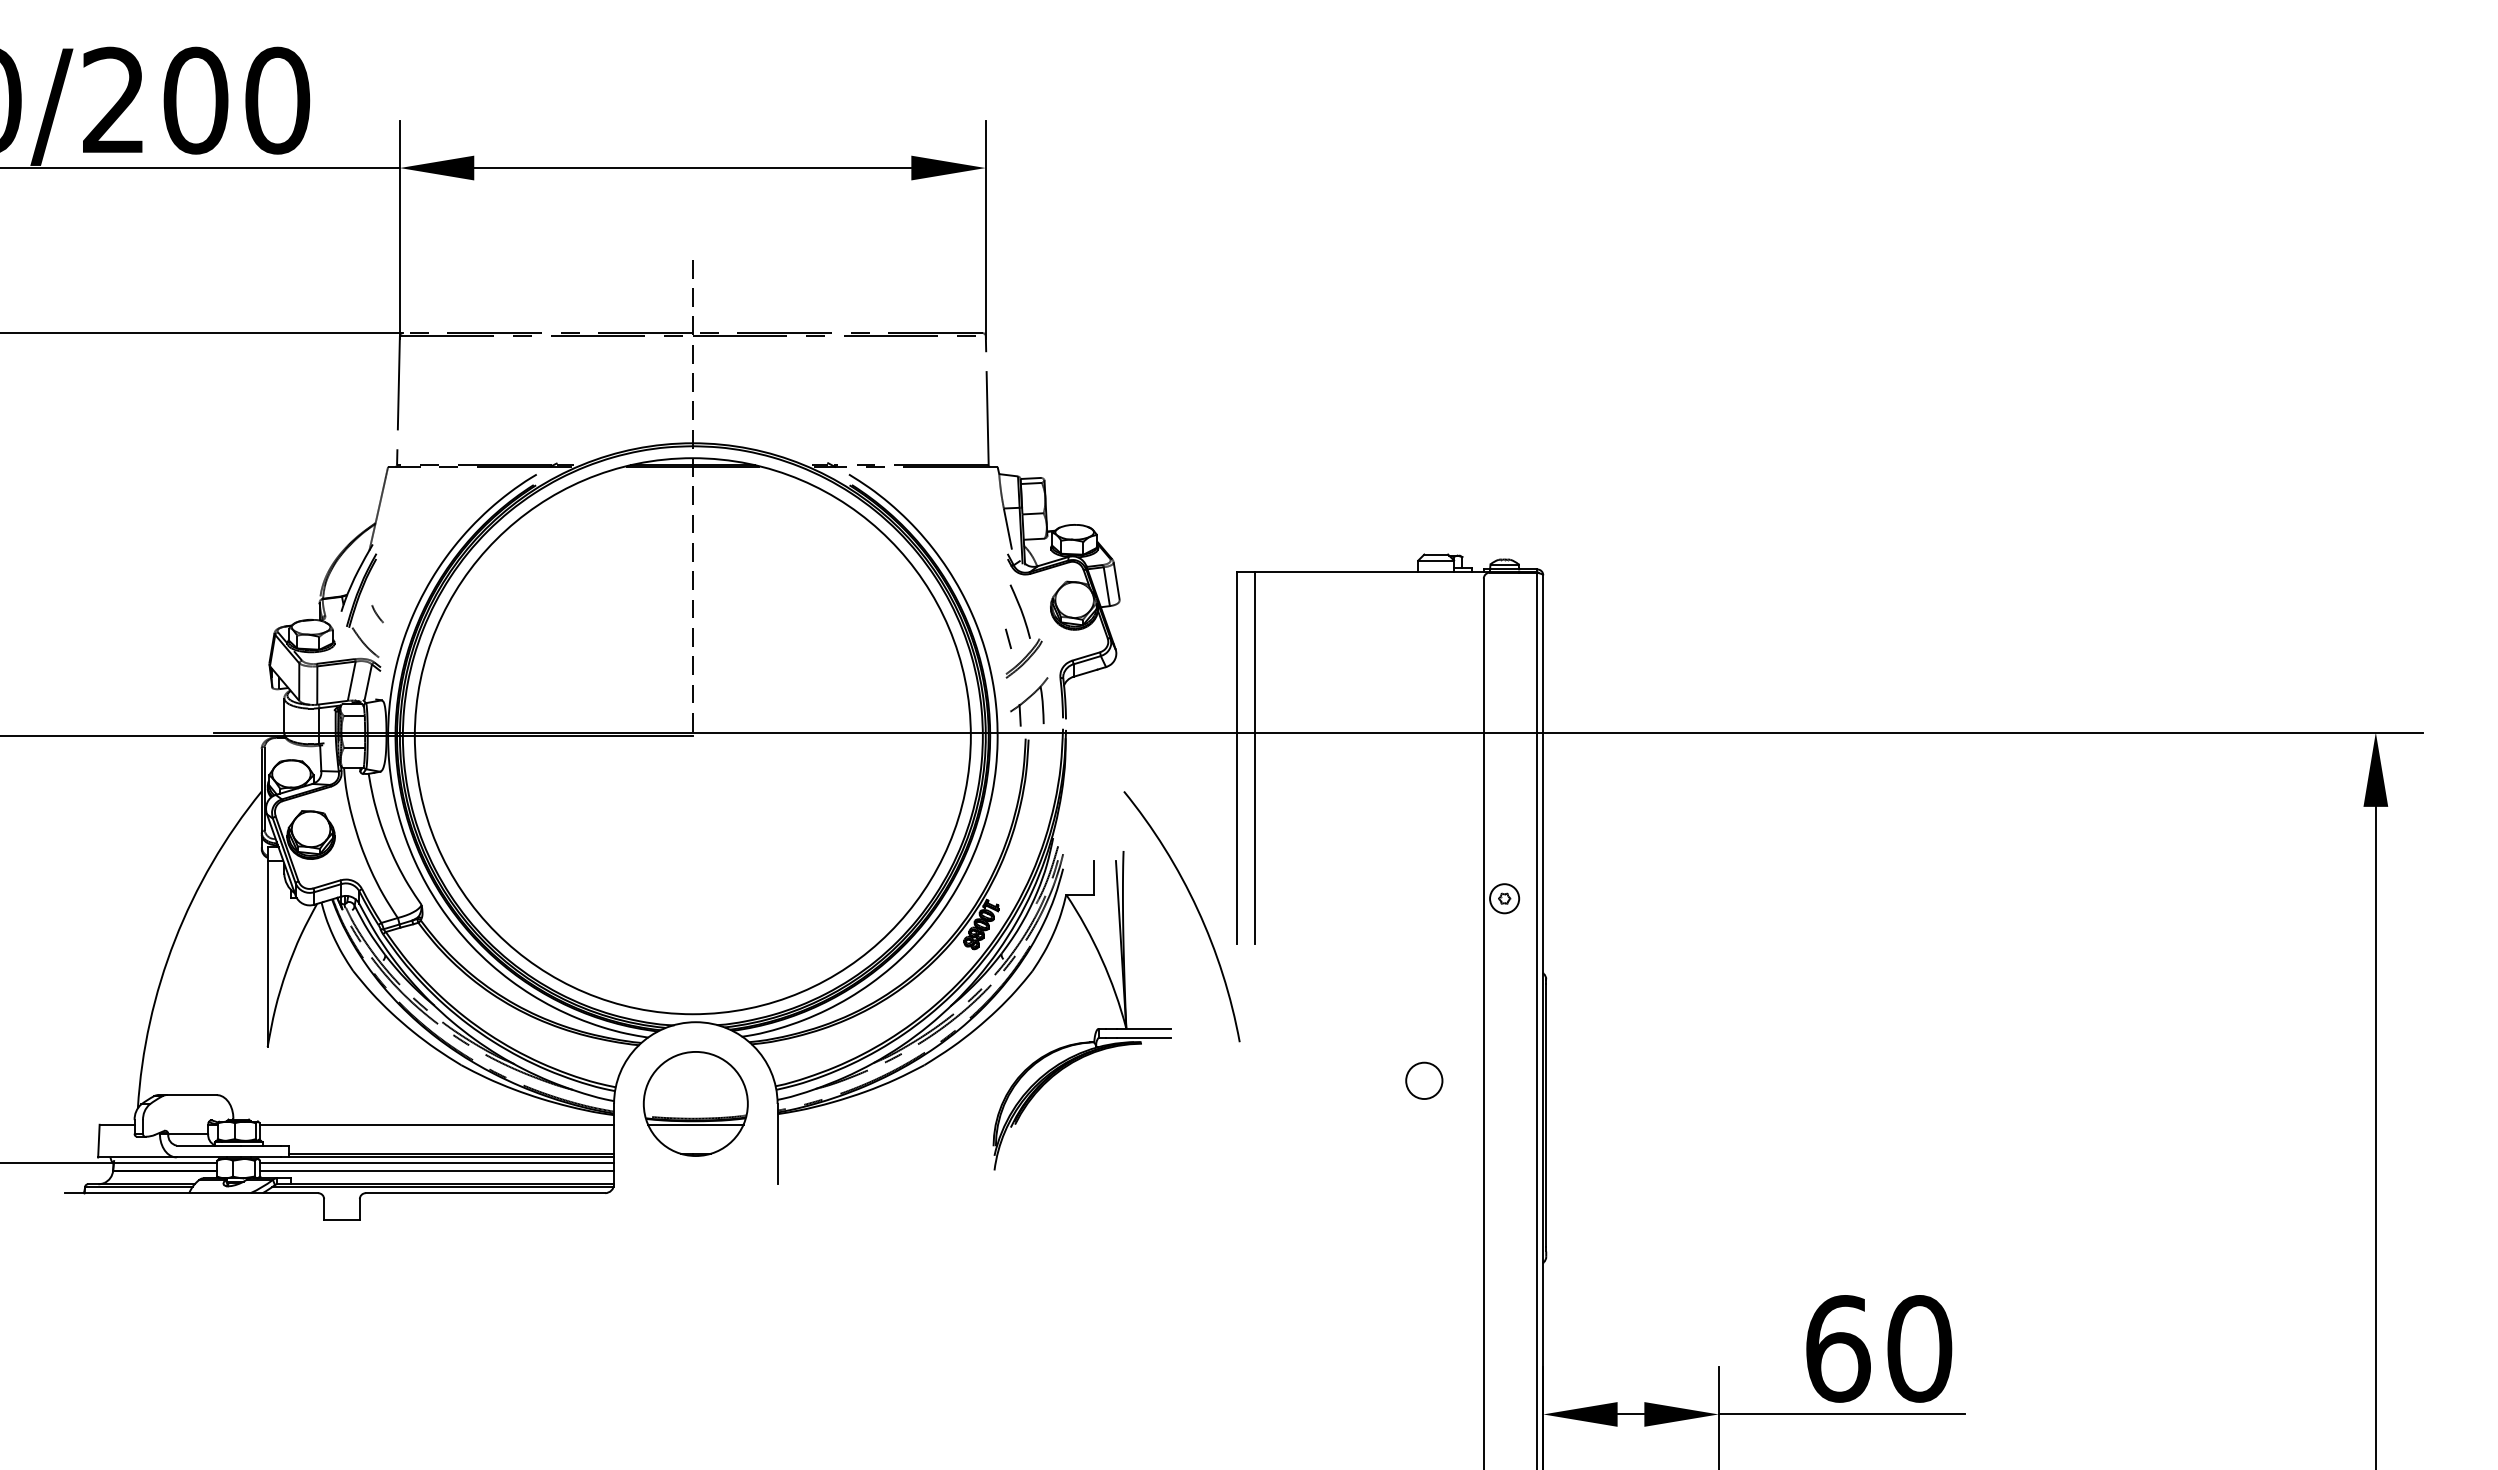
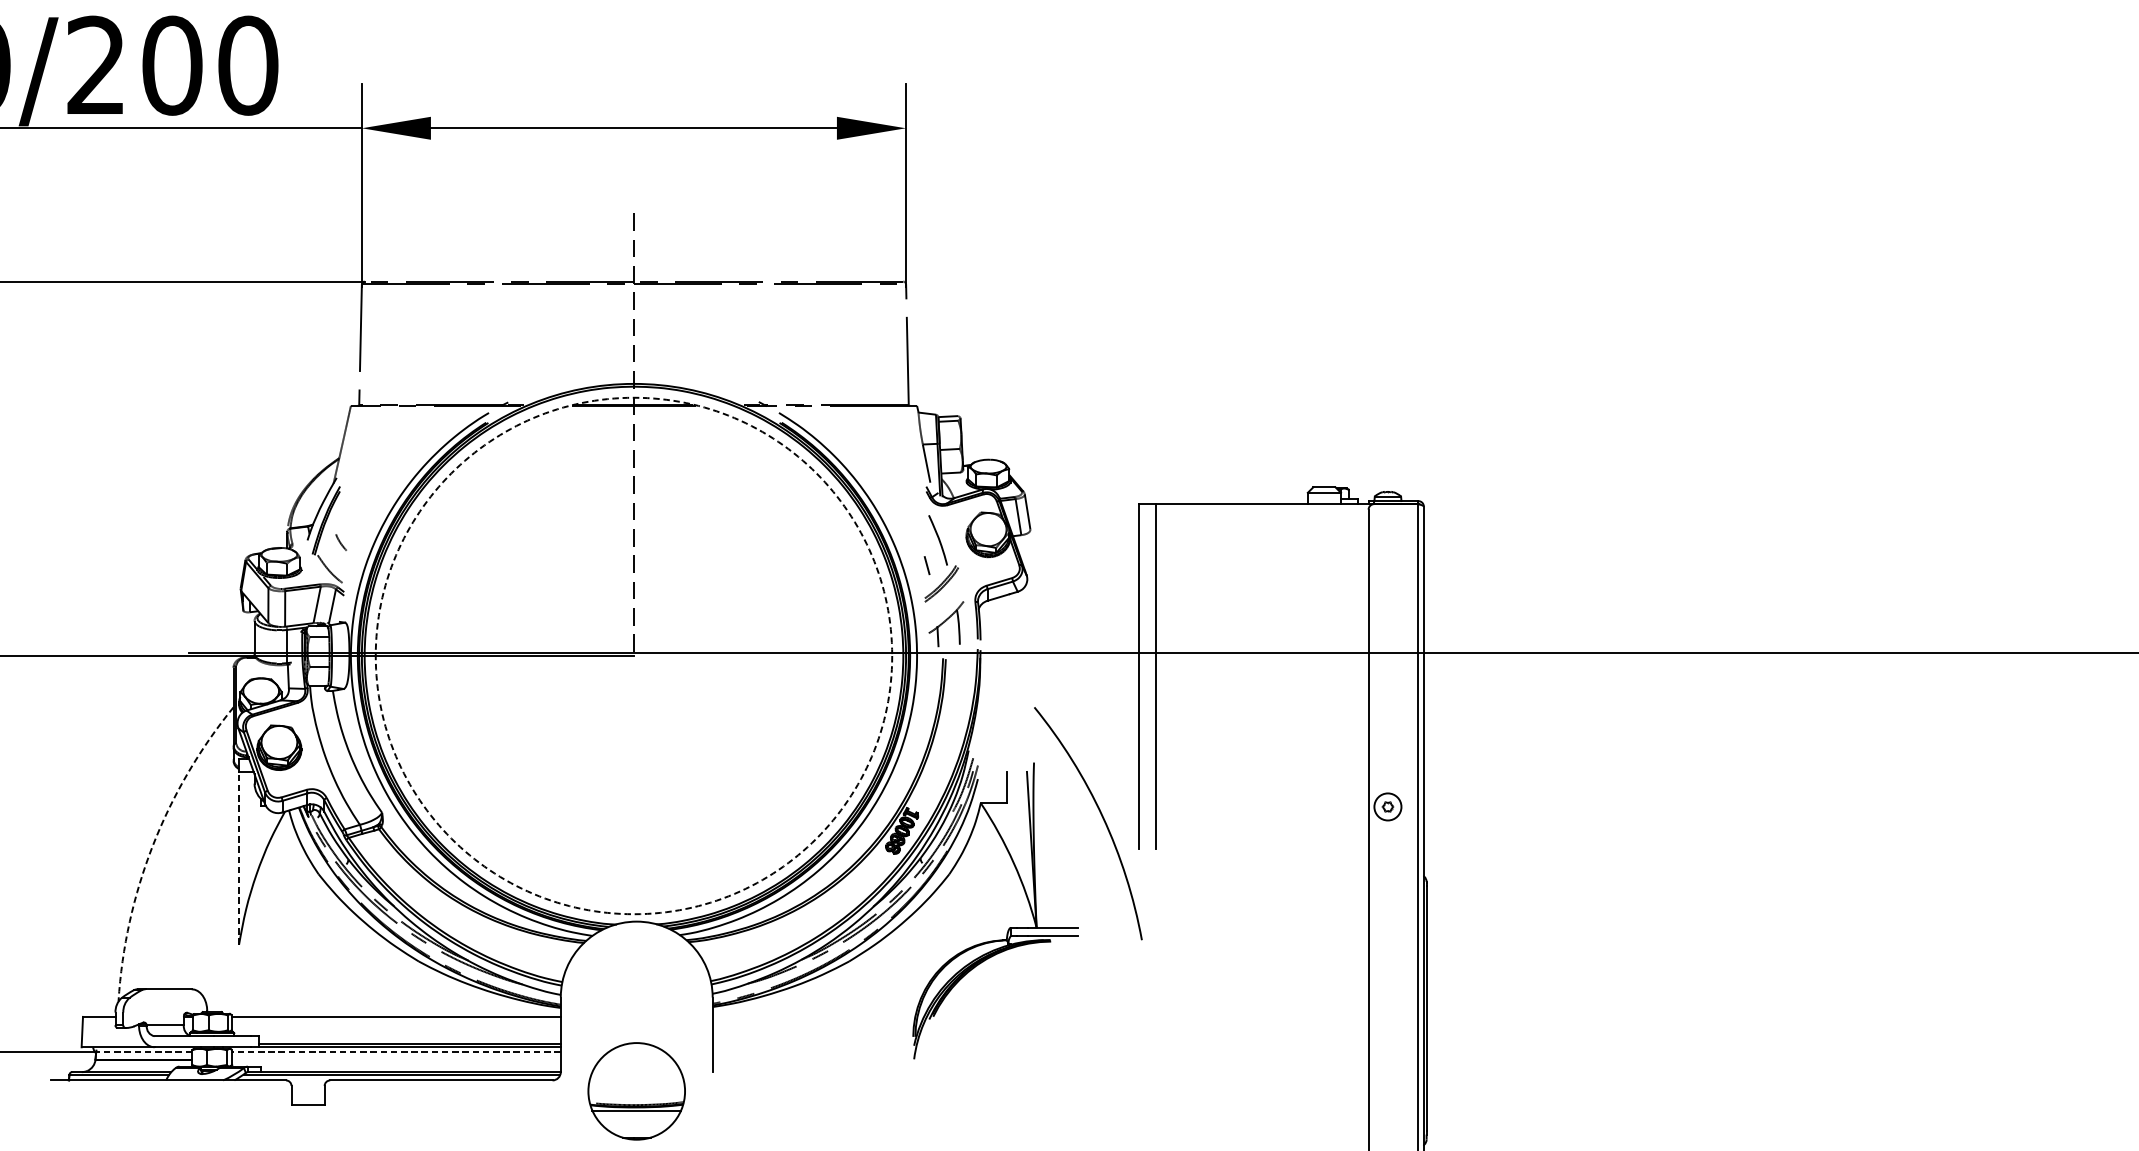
circle: (692, 736) -> (633, 656), solid -> dashed
arc: (175, 940) -> (153, 845), solid -> dashed
line: (267, 953) -> (238, 857), solid -> dashed
circle: (1424, 1080) -> (1313, 975), removed
part: (695, 1103) -> (636, 1090), moved
line: (165, 1162) -> (144, 1051), solid -> dashed
line: (437, 1162) -> (396, 1051), solid -> dashed
line: (437, 1170) -> (396, 1059), removed

